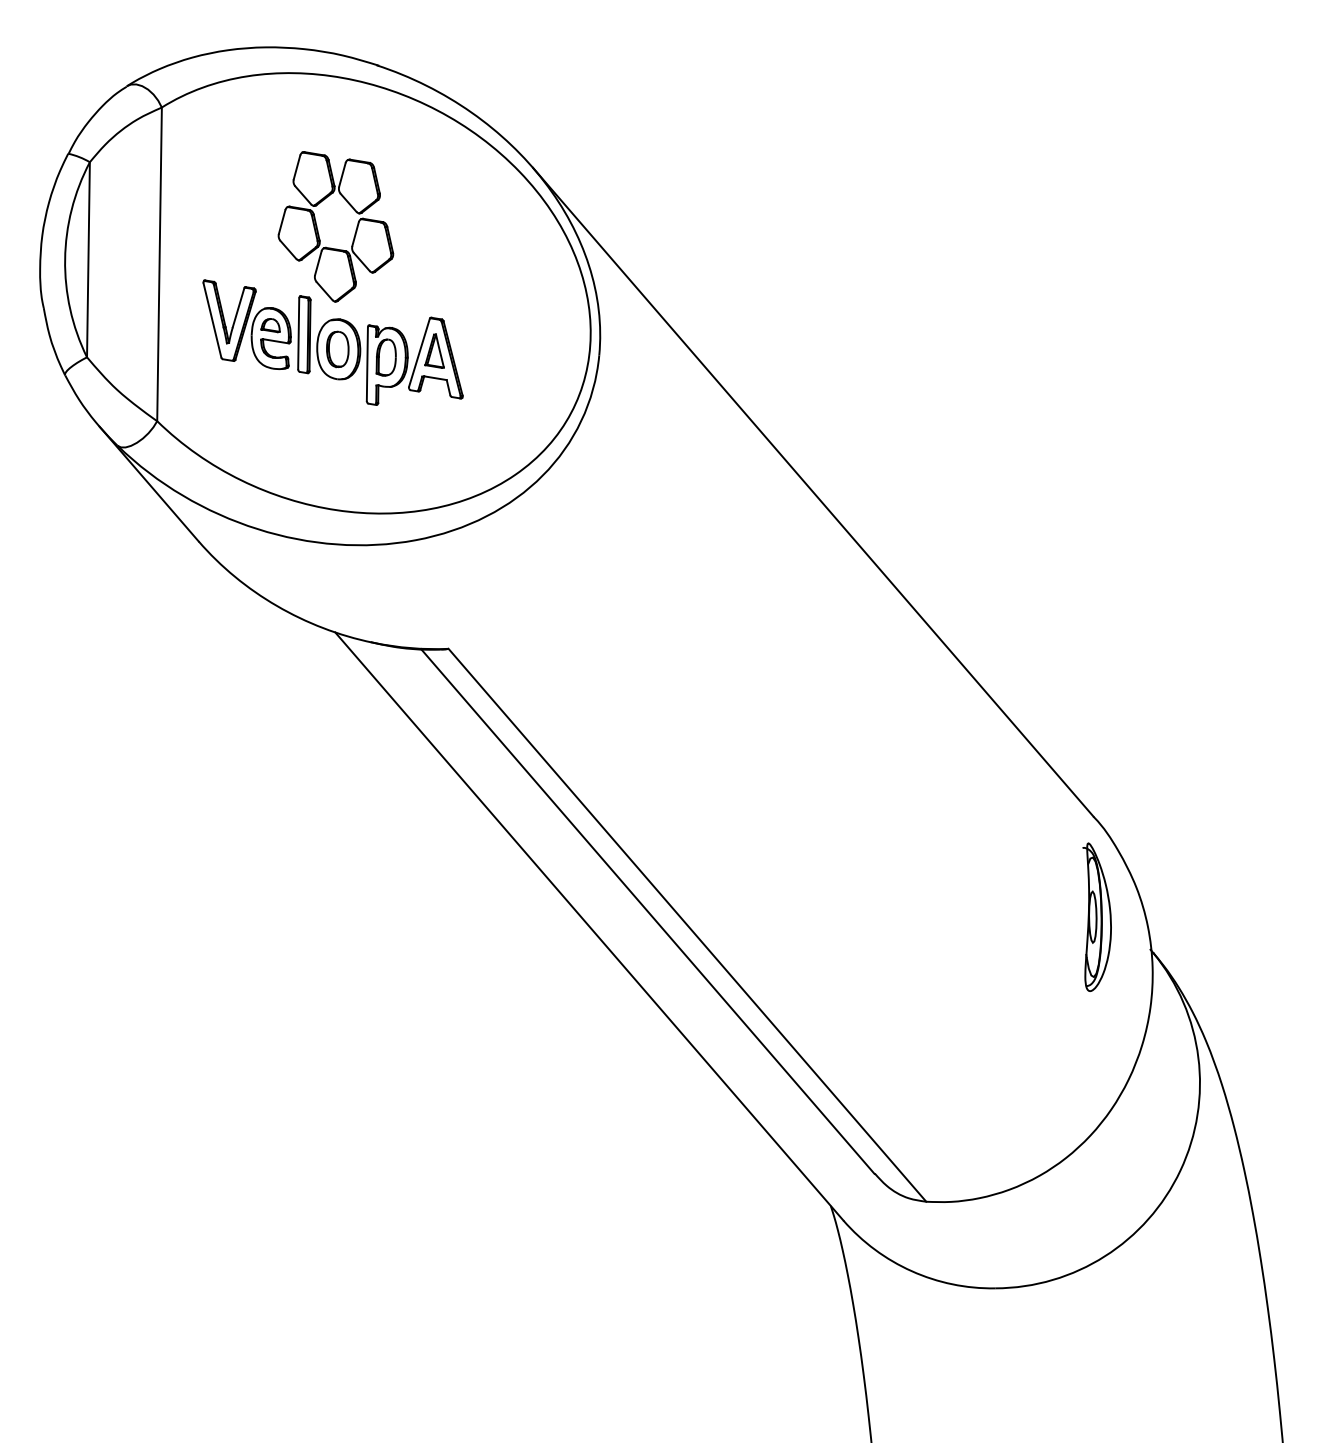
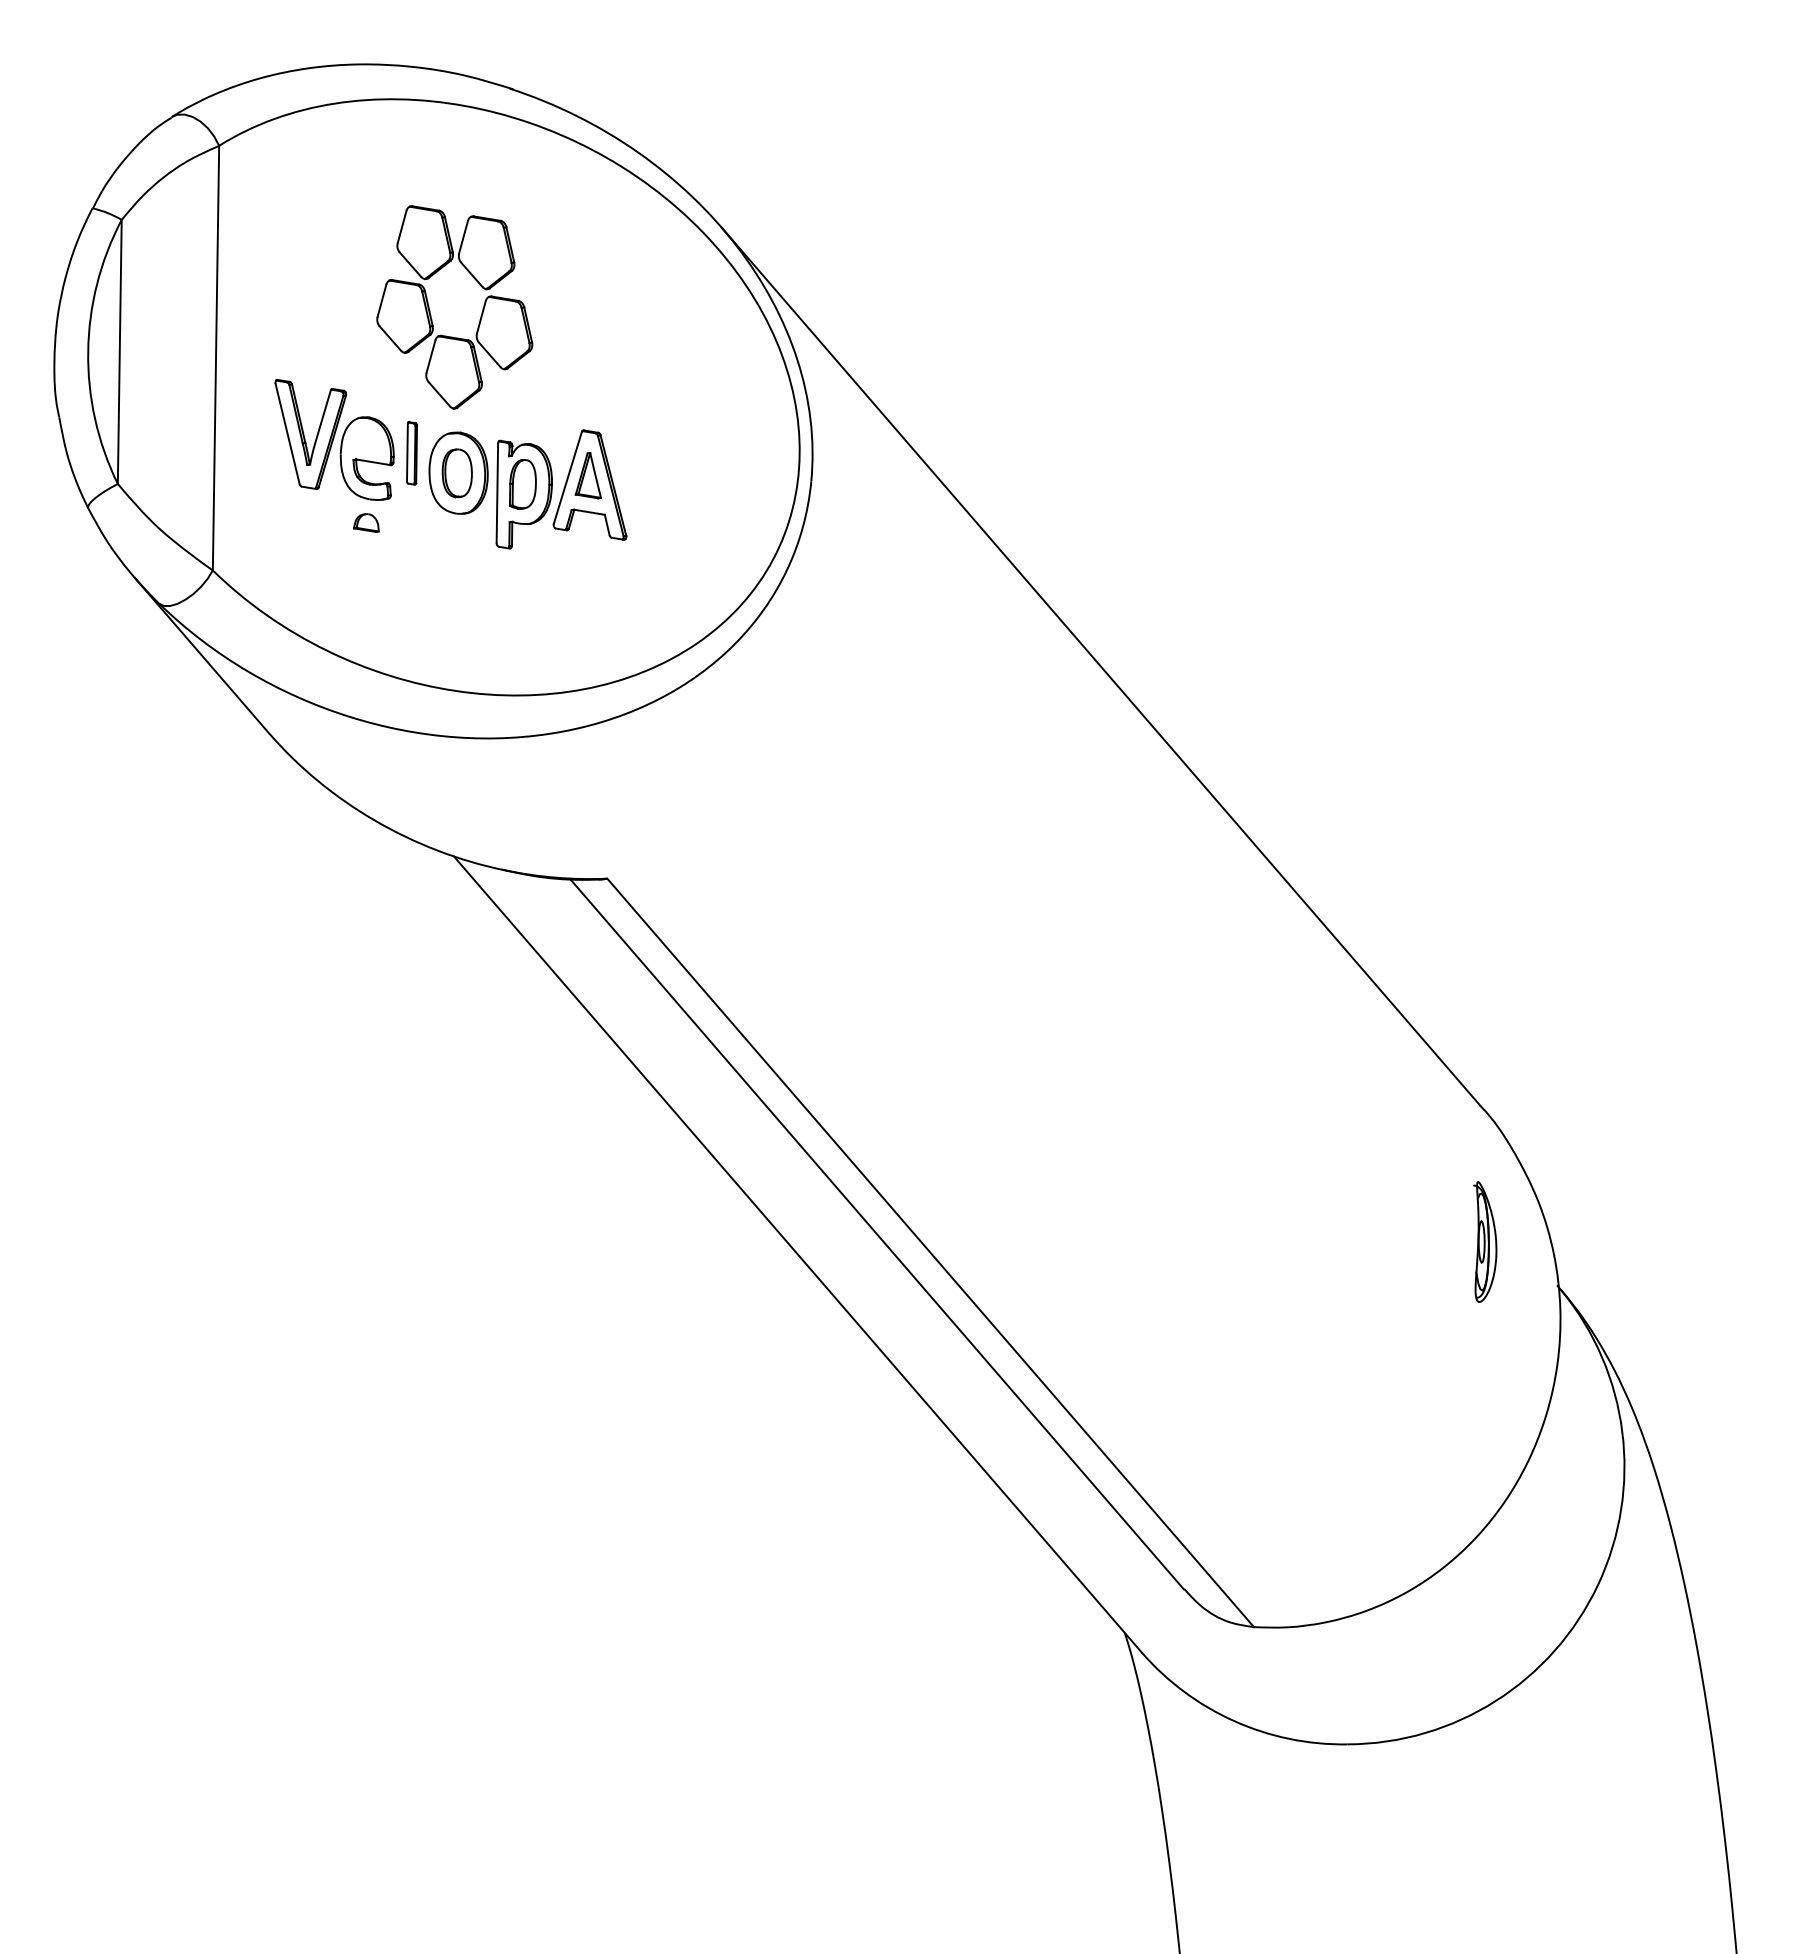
part: (270, 325) -> (366, 522), moved
part: (303, 334) -> (411, 453), size x0.6
part: (1096, 916) -> (1484, 1241), size x0.6

